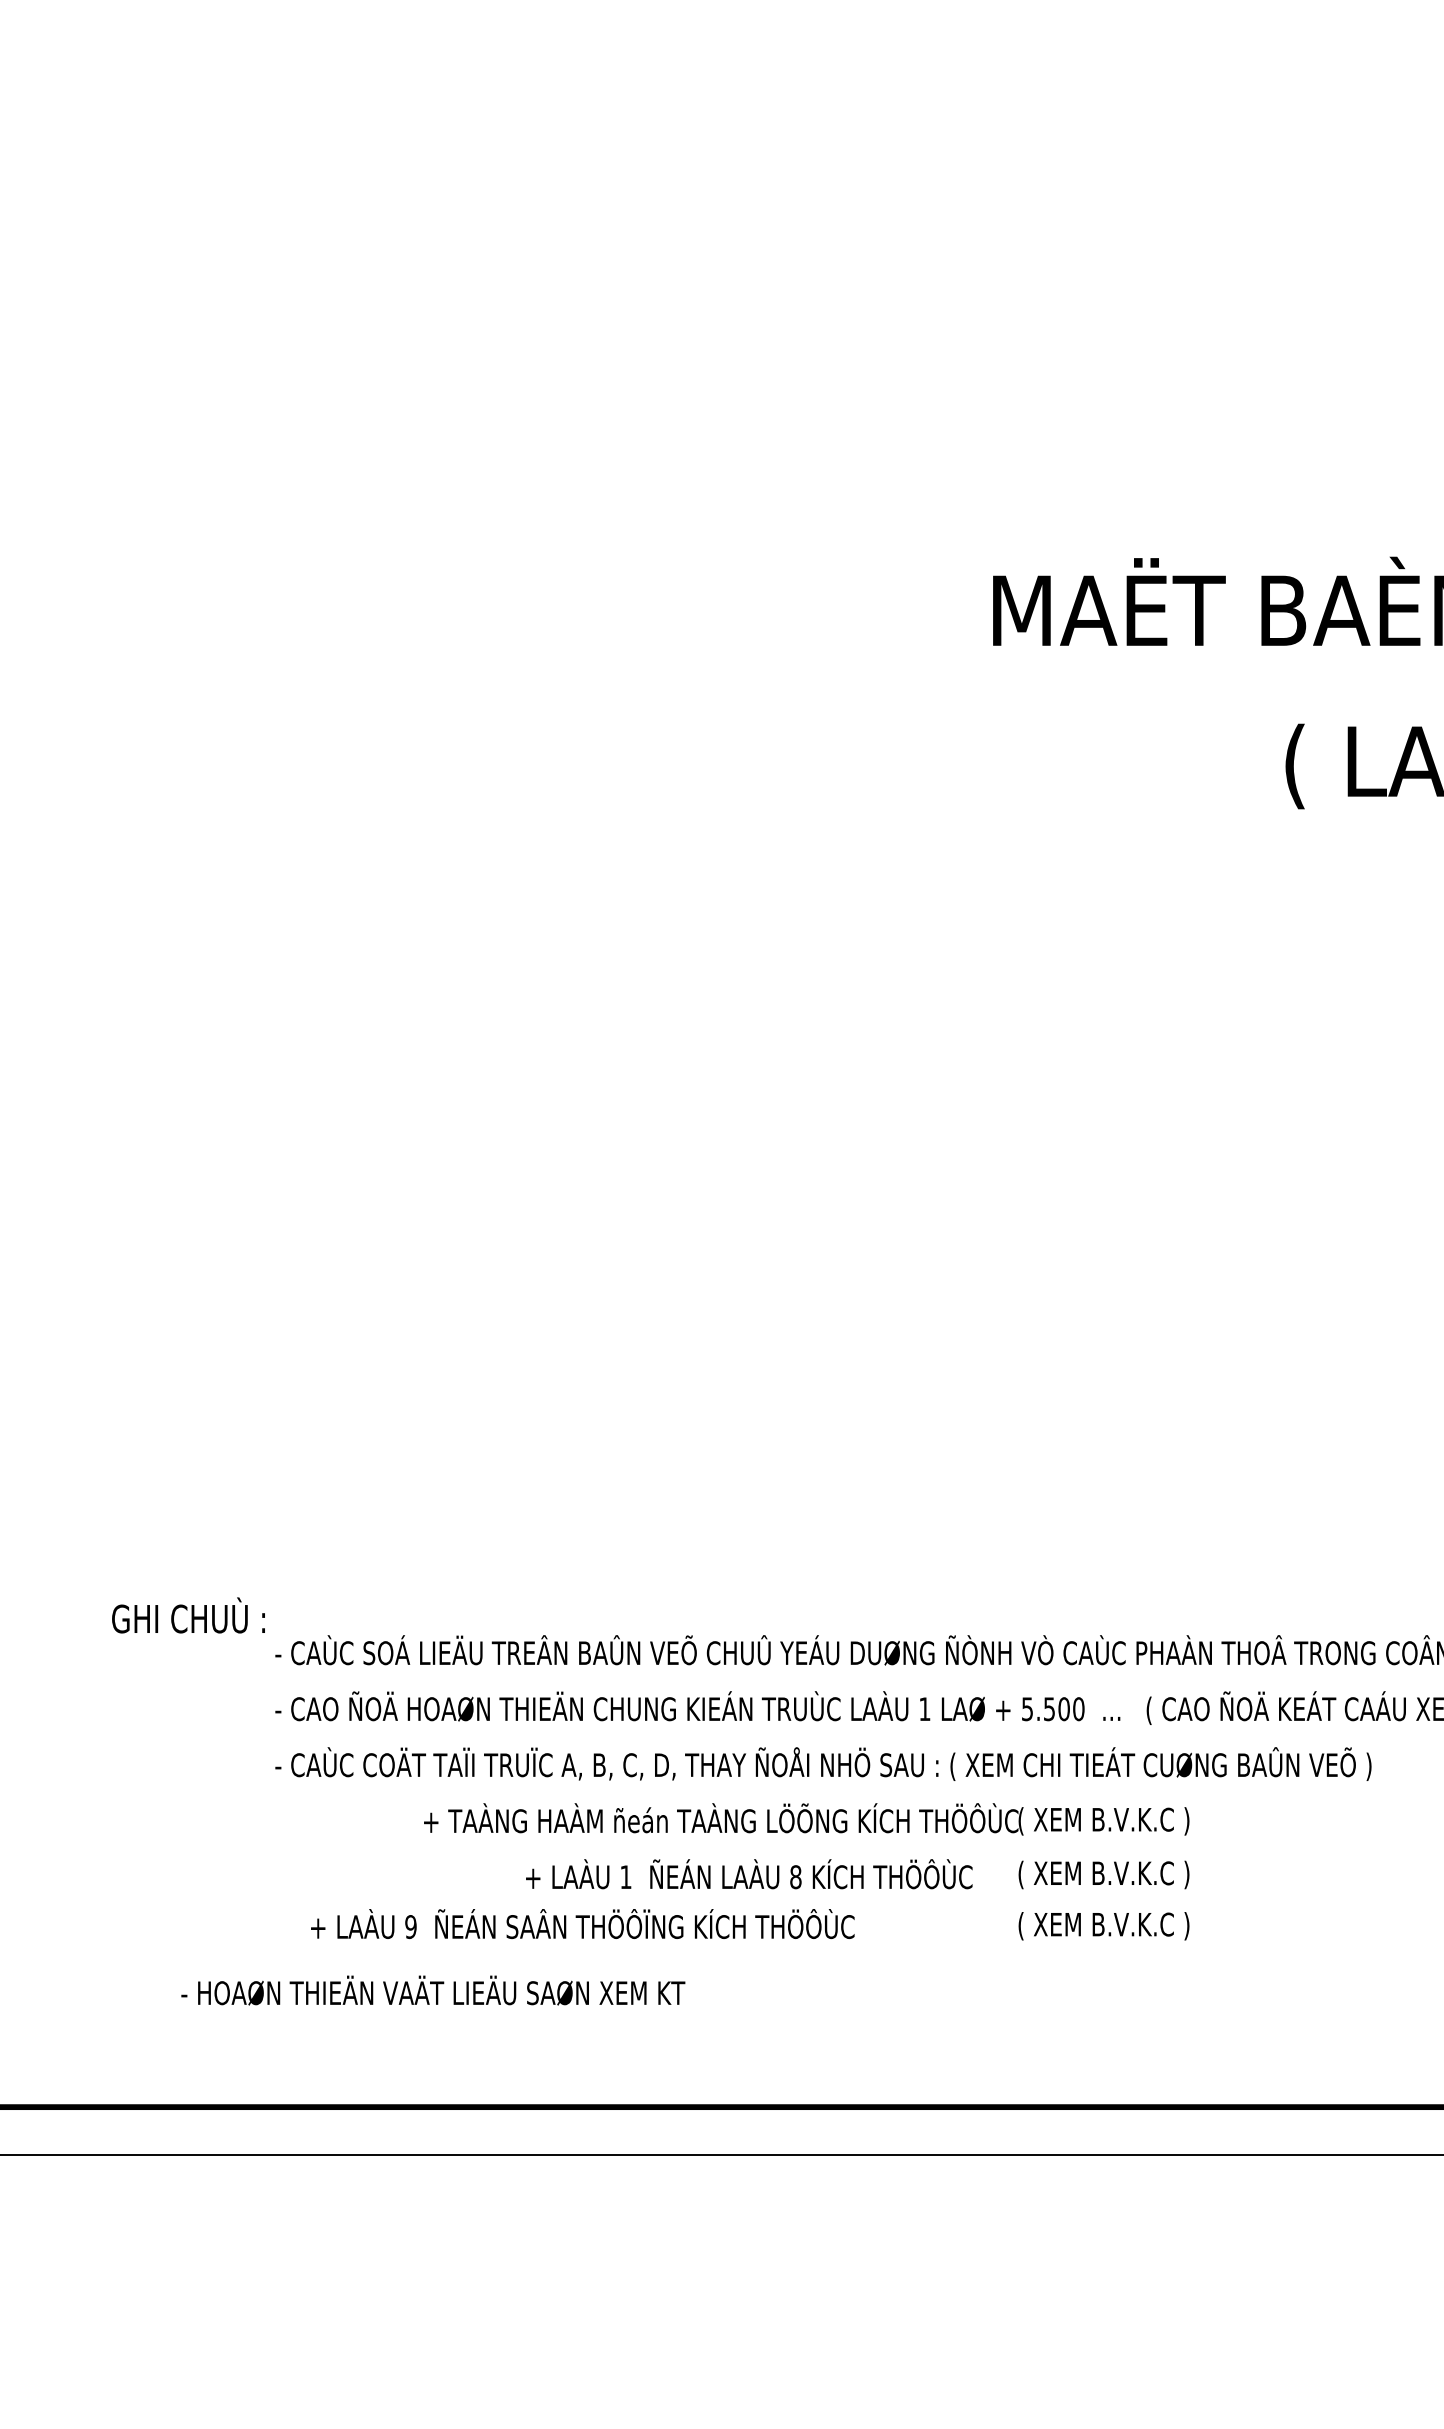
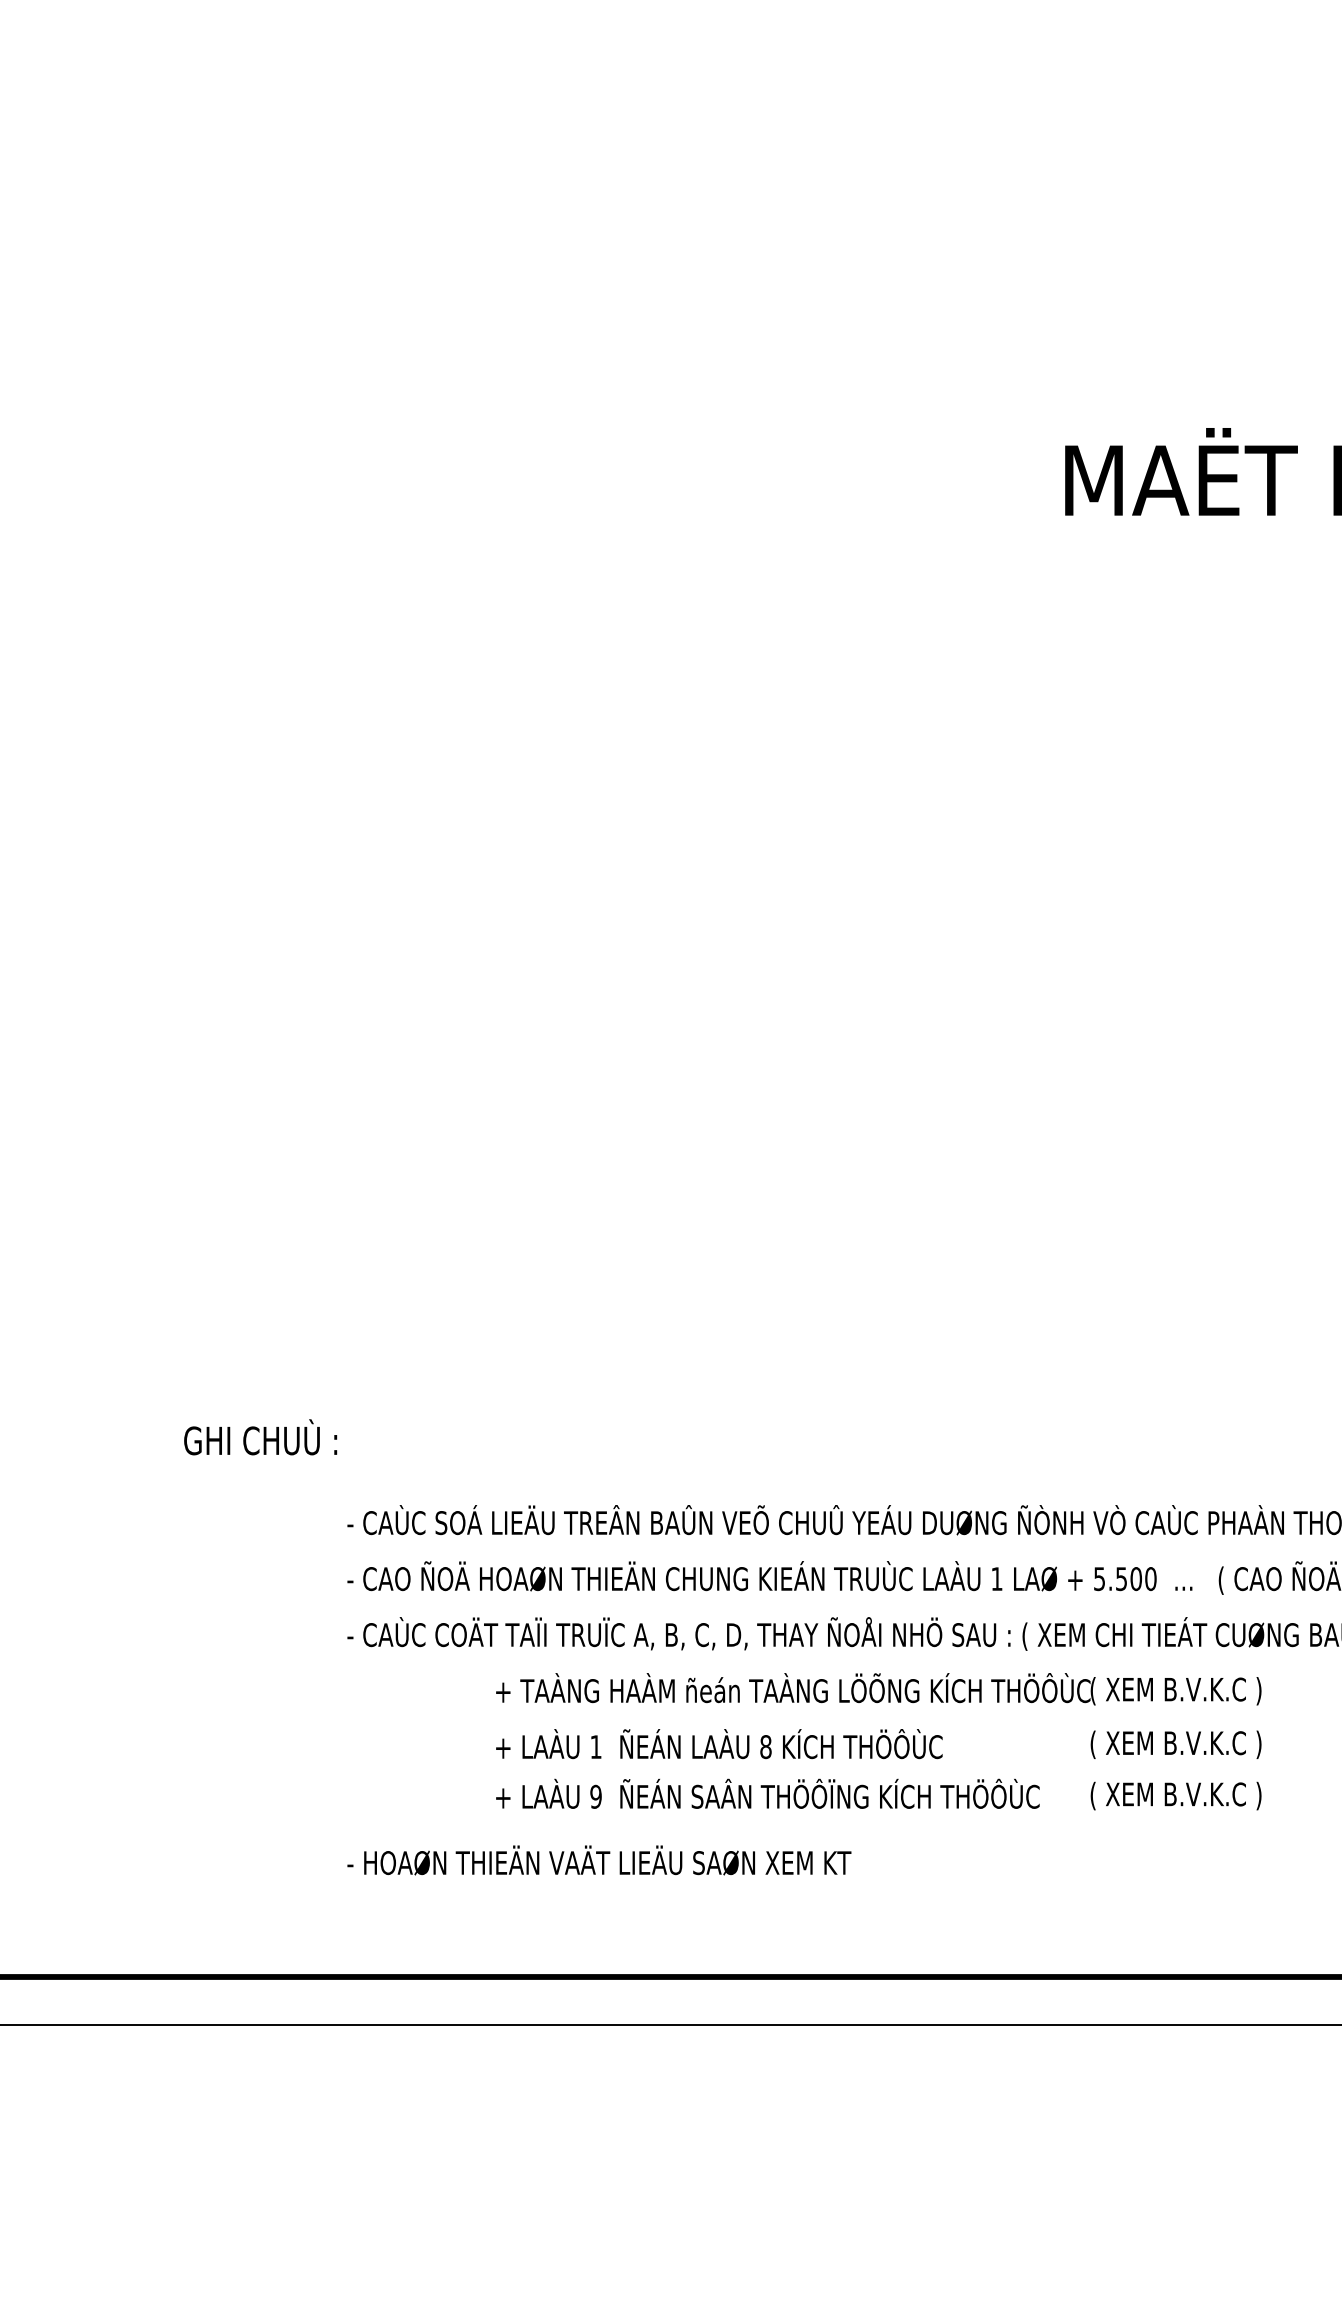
text: (188, 1615) -> (260, 1437), moved
text: (749, 1874) -> (719, 1744), moved
text: (582, 1923) -> (767, 1793), moved
text: (433, 1990) -> (599, 1860), moved

